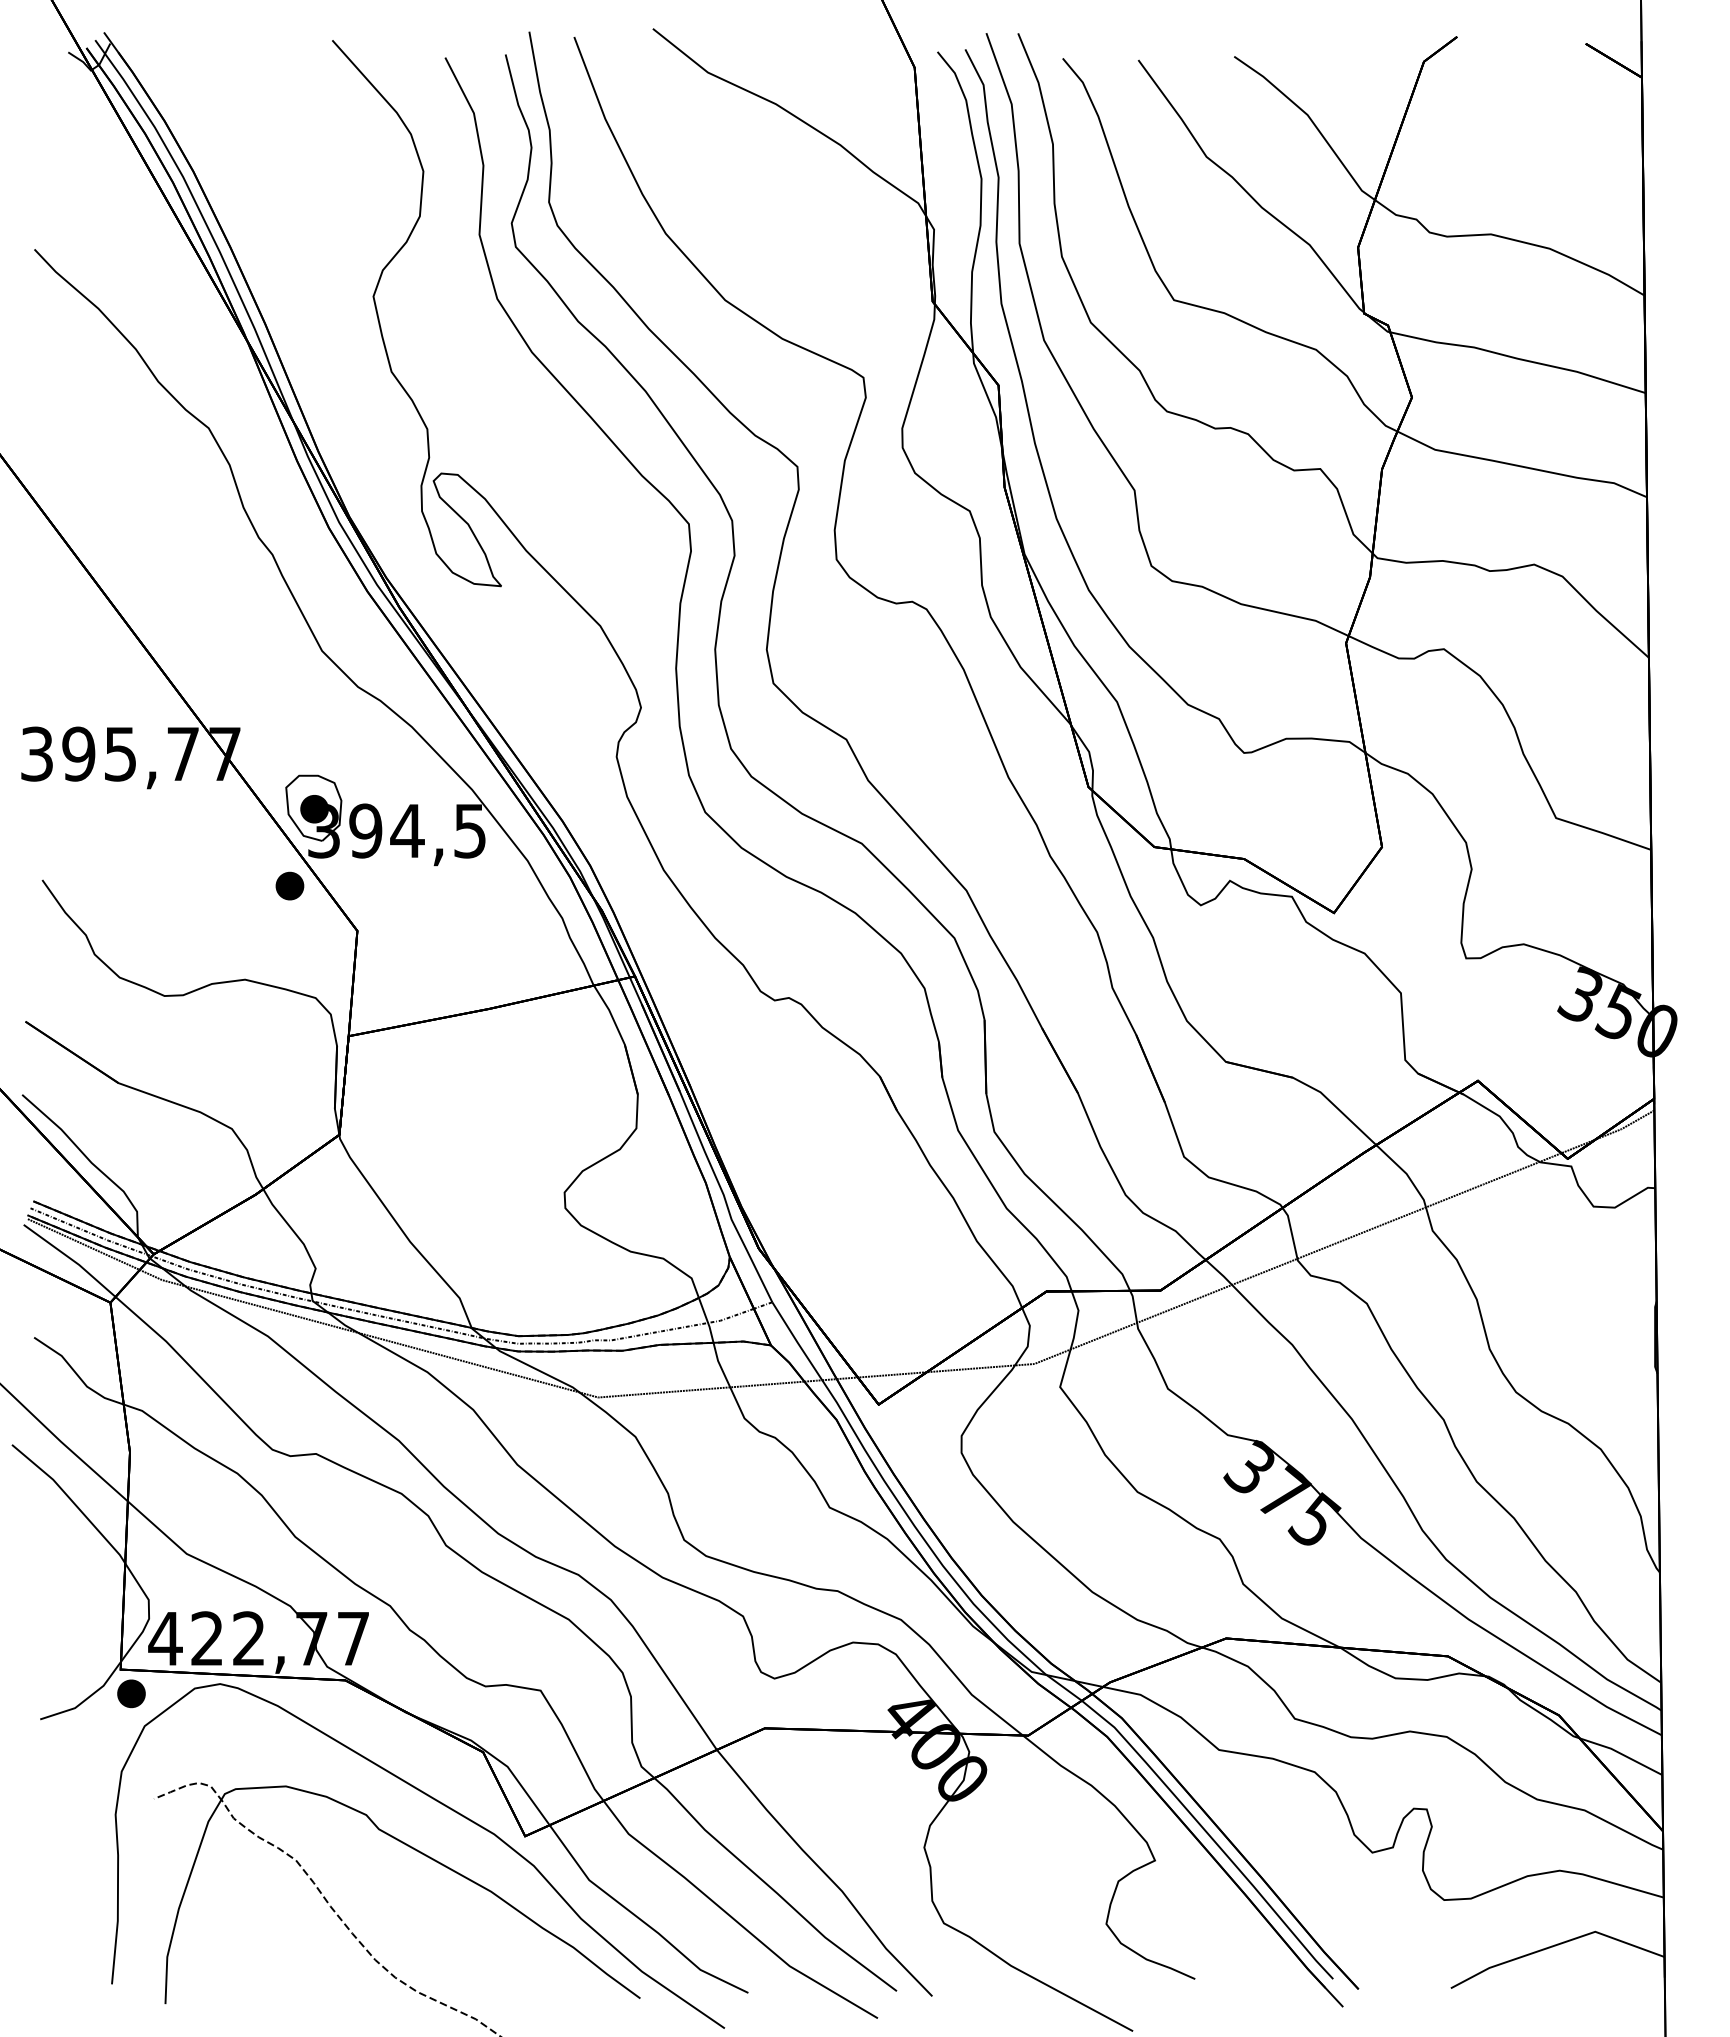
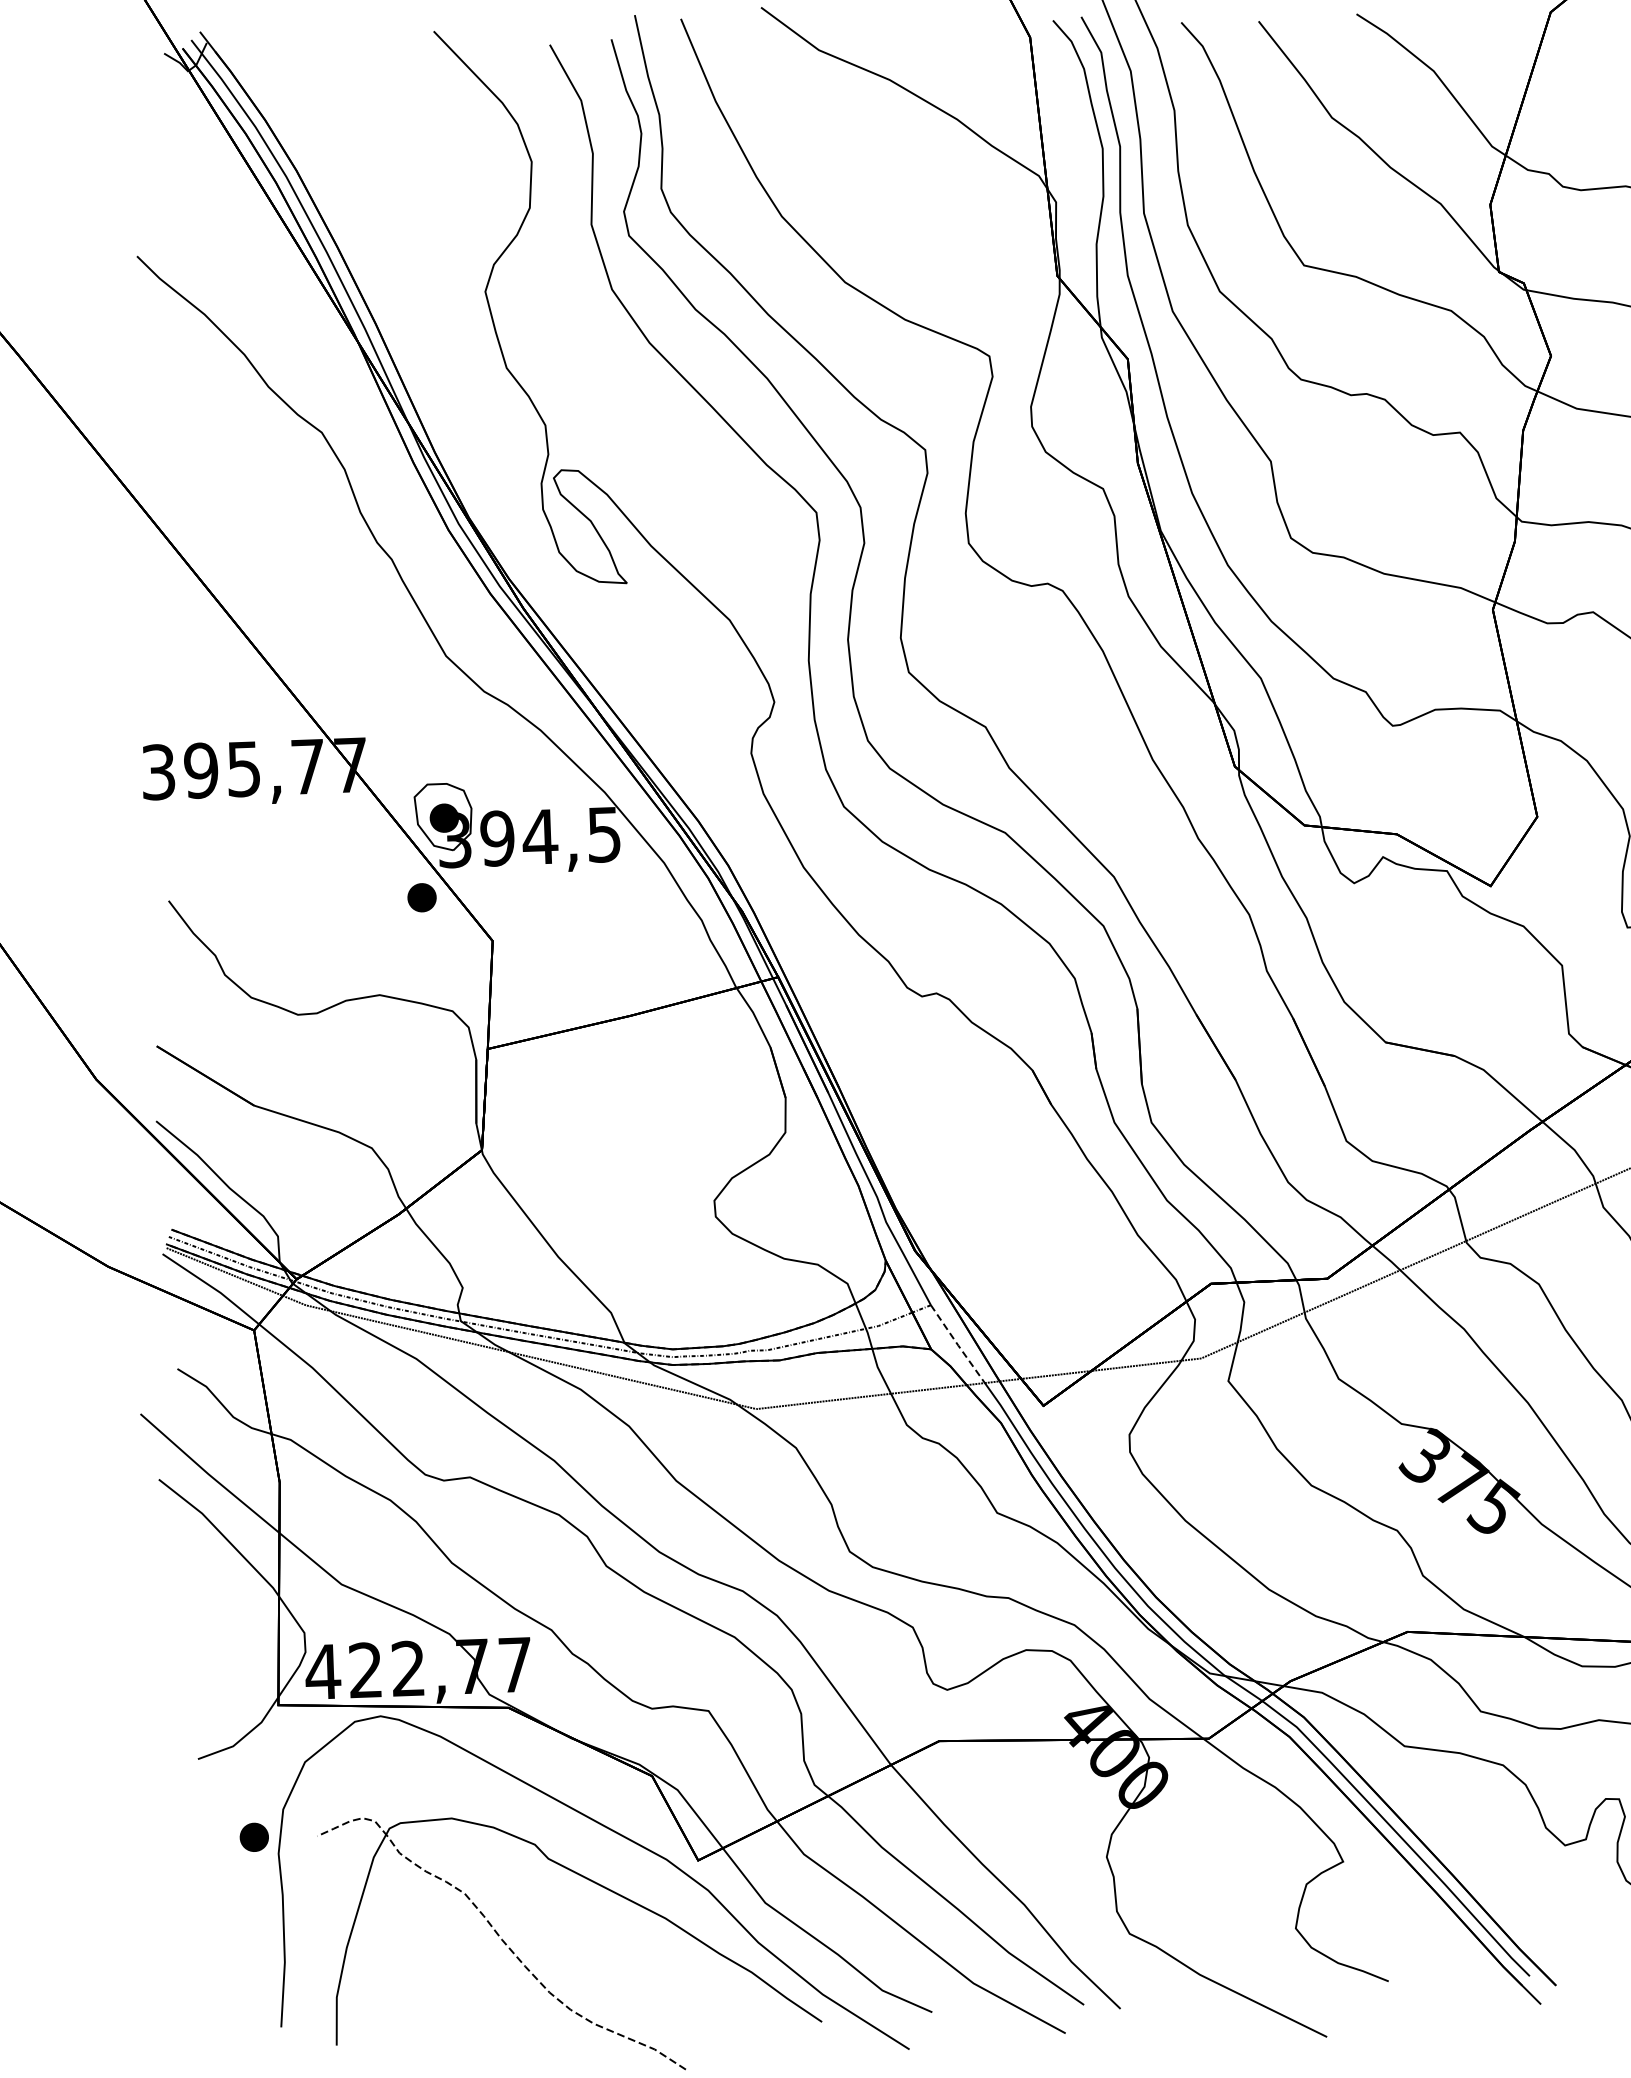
line: (797, 1341) -> (958, 1344), solid -> dashed
part: (131, 1693) -> (254, 1837), moved

